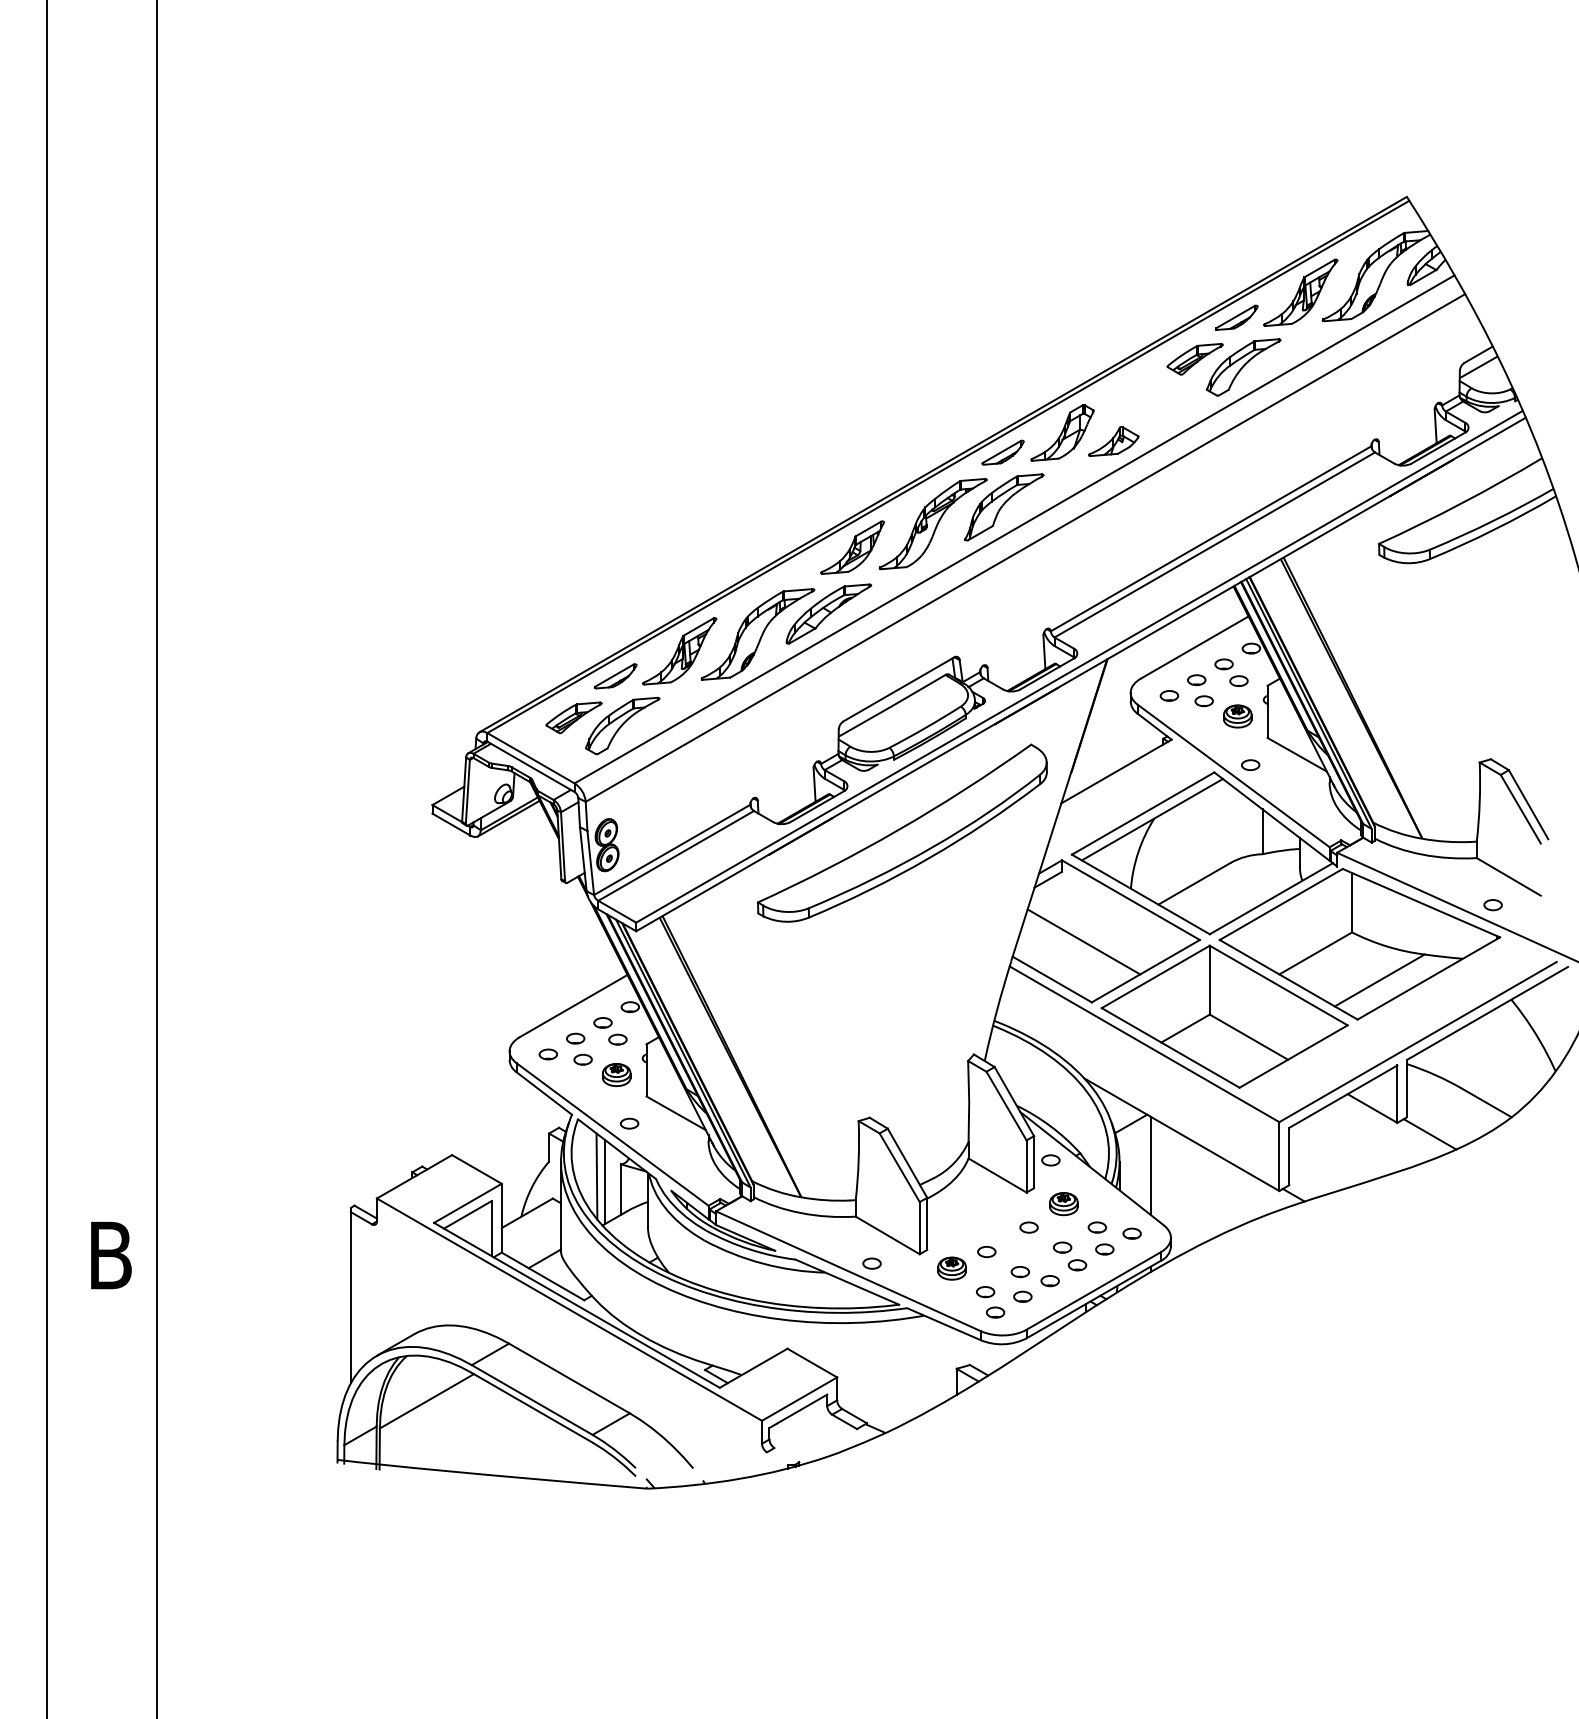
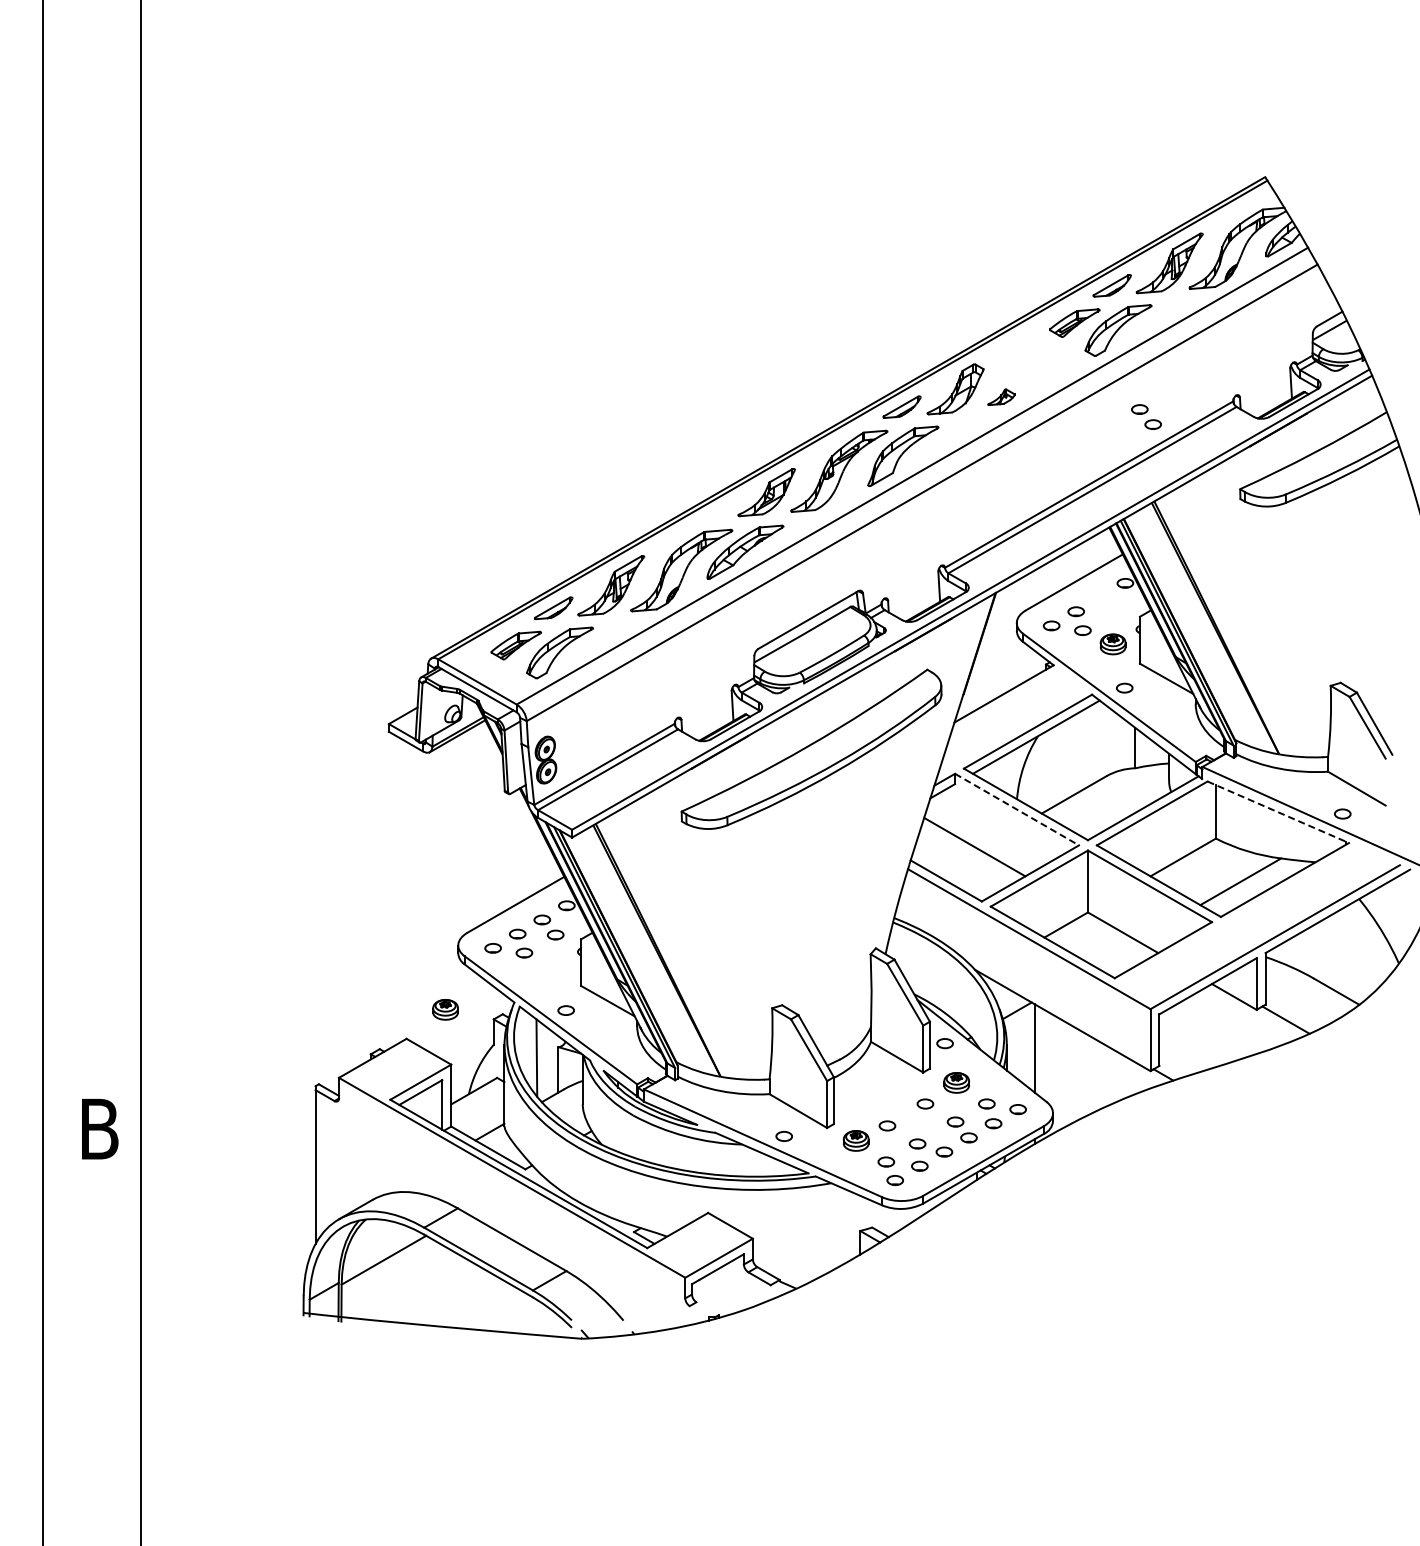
part: (1113, 441) -> (1001, 397), size x0.6
part: (1231, 672) -> (1146, 416), moved
line: (1131, 900) -> (1017, 809), solid -> dashed
line: (1421, 903) -> (1278, 812), solid -> dashed
part: (616, 1074) -> (445, 1009), moved
line: (605, 1181) -> (544, 1062), removed

